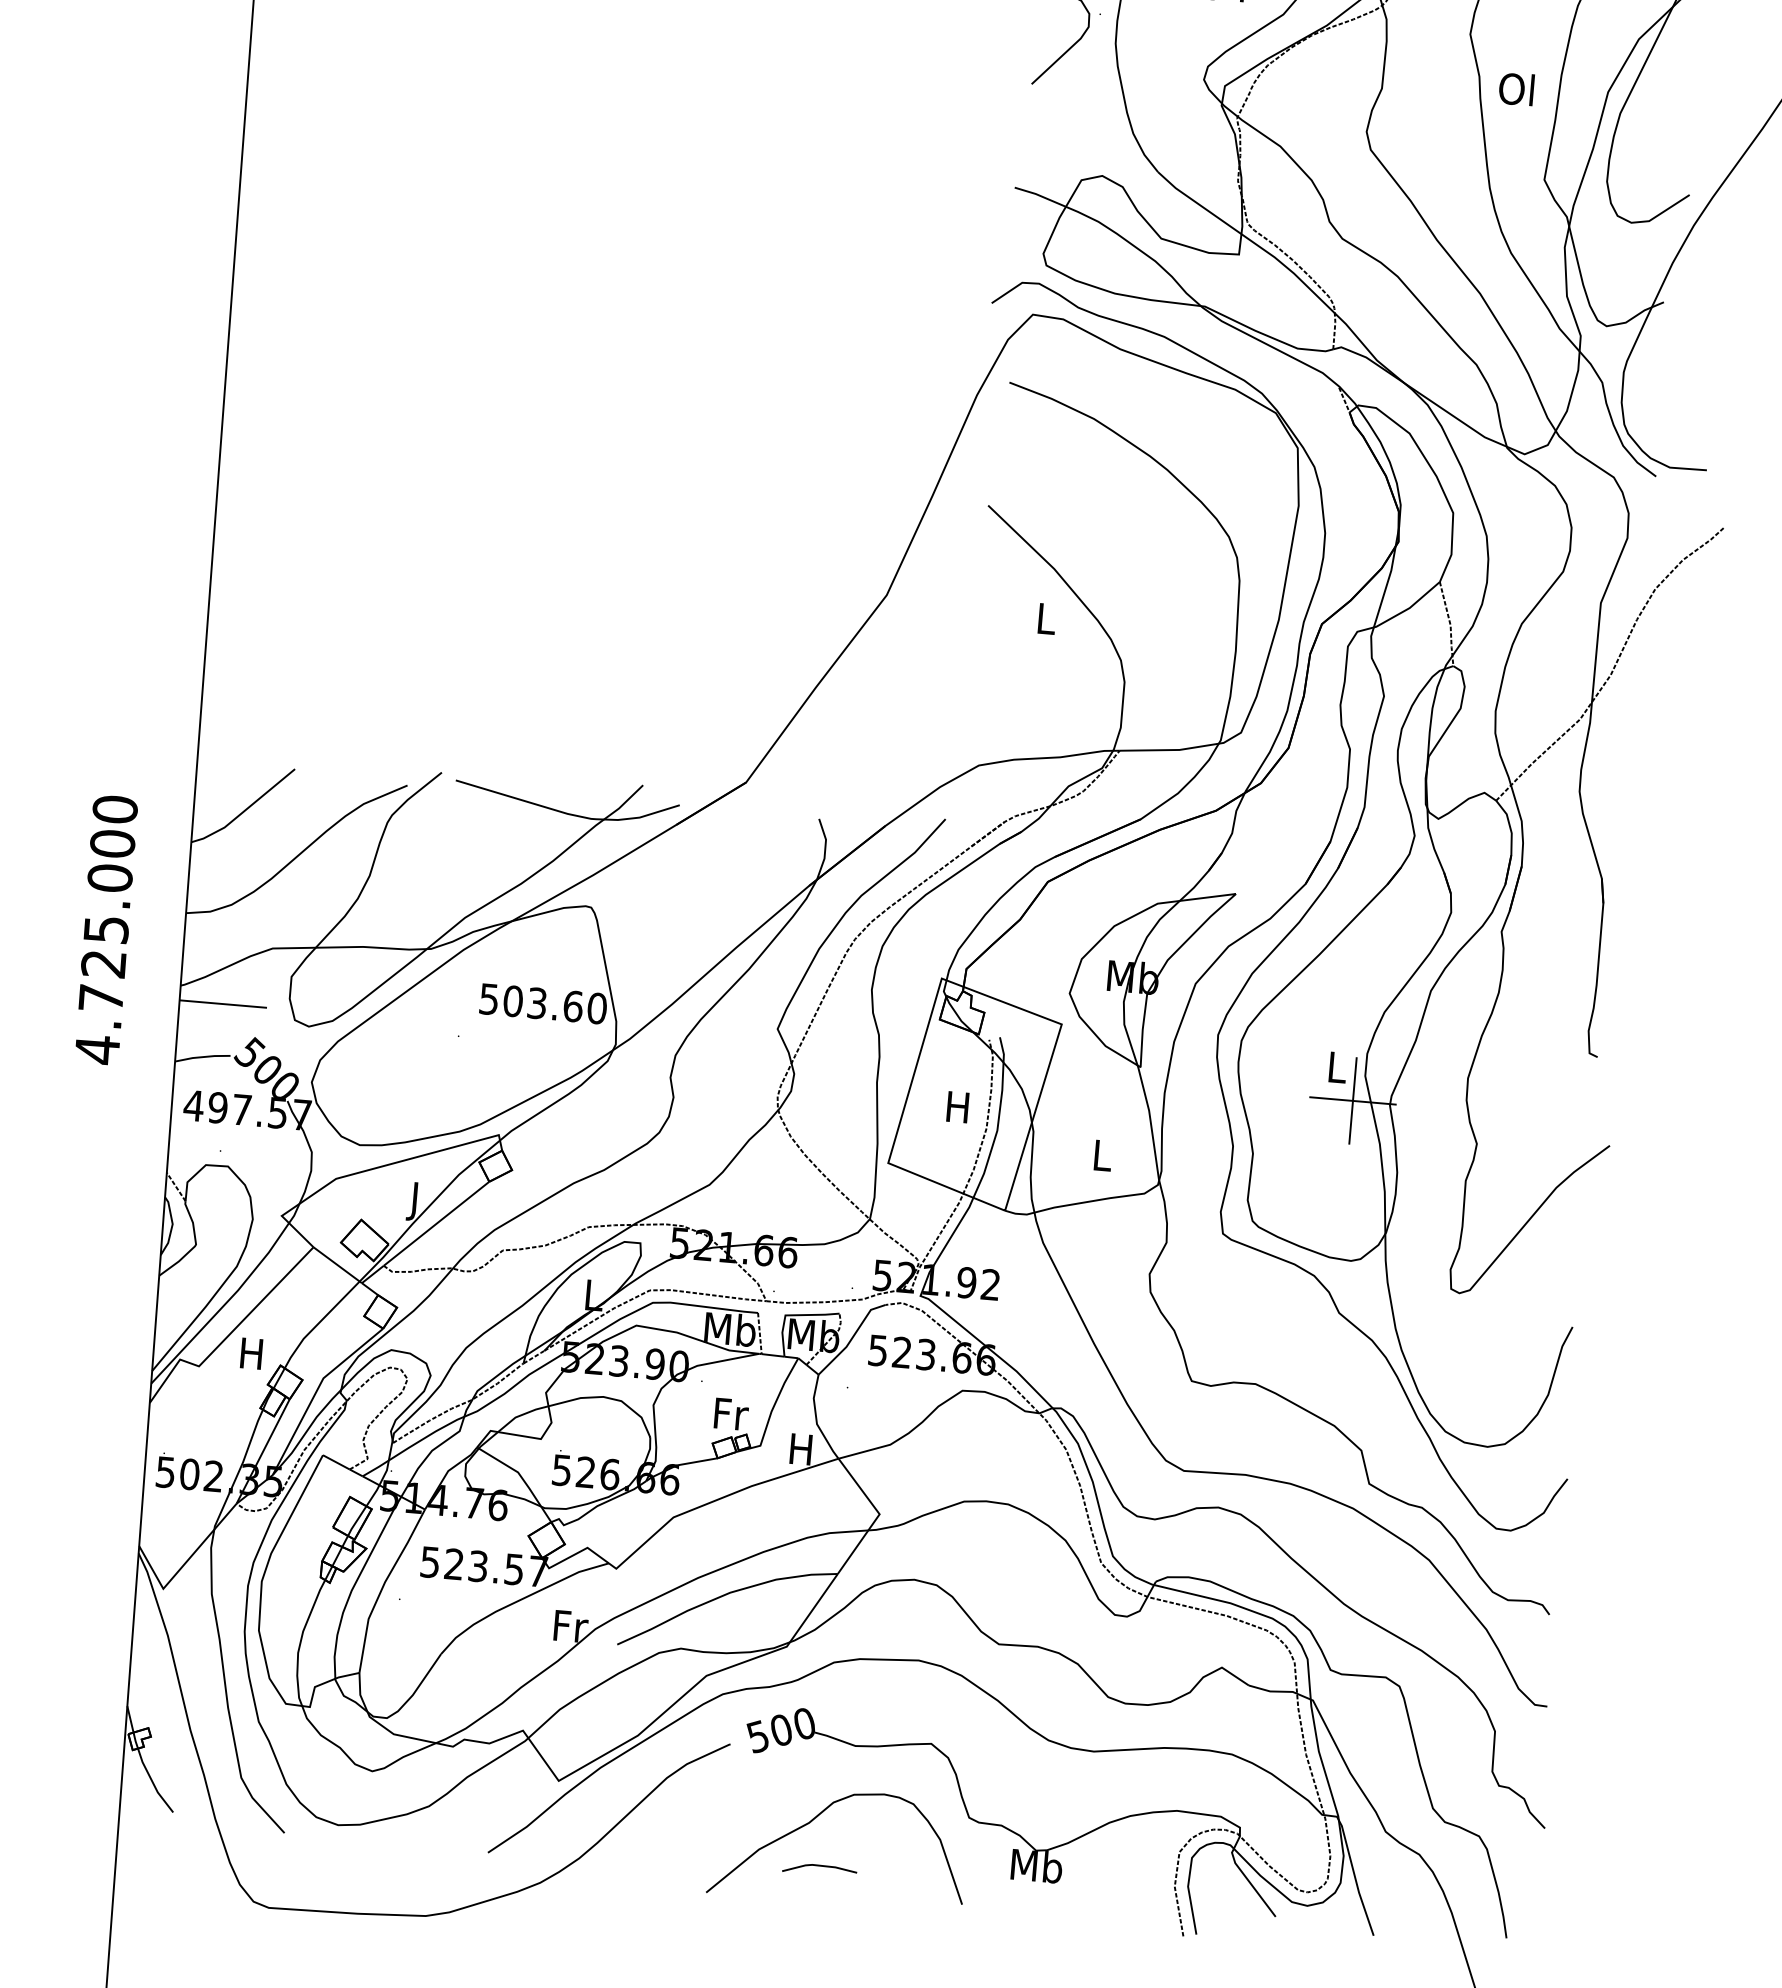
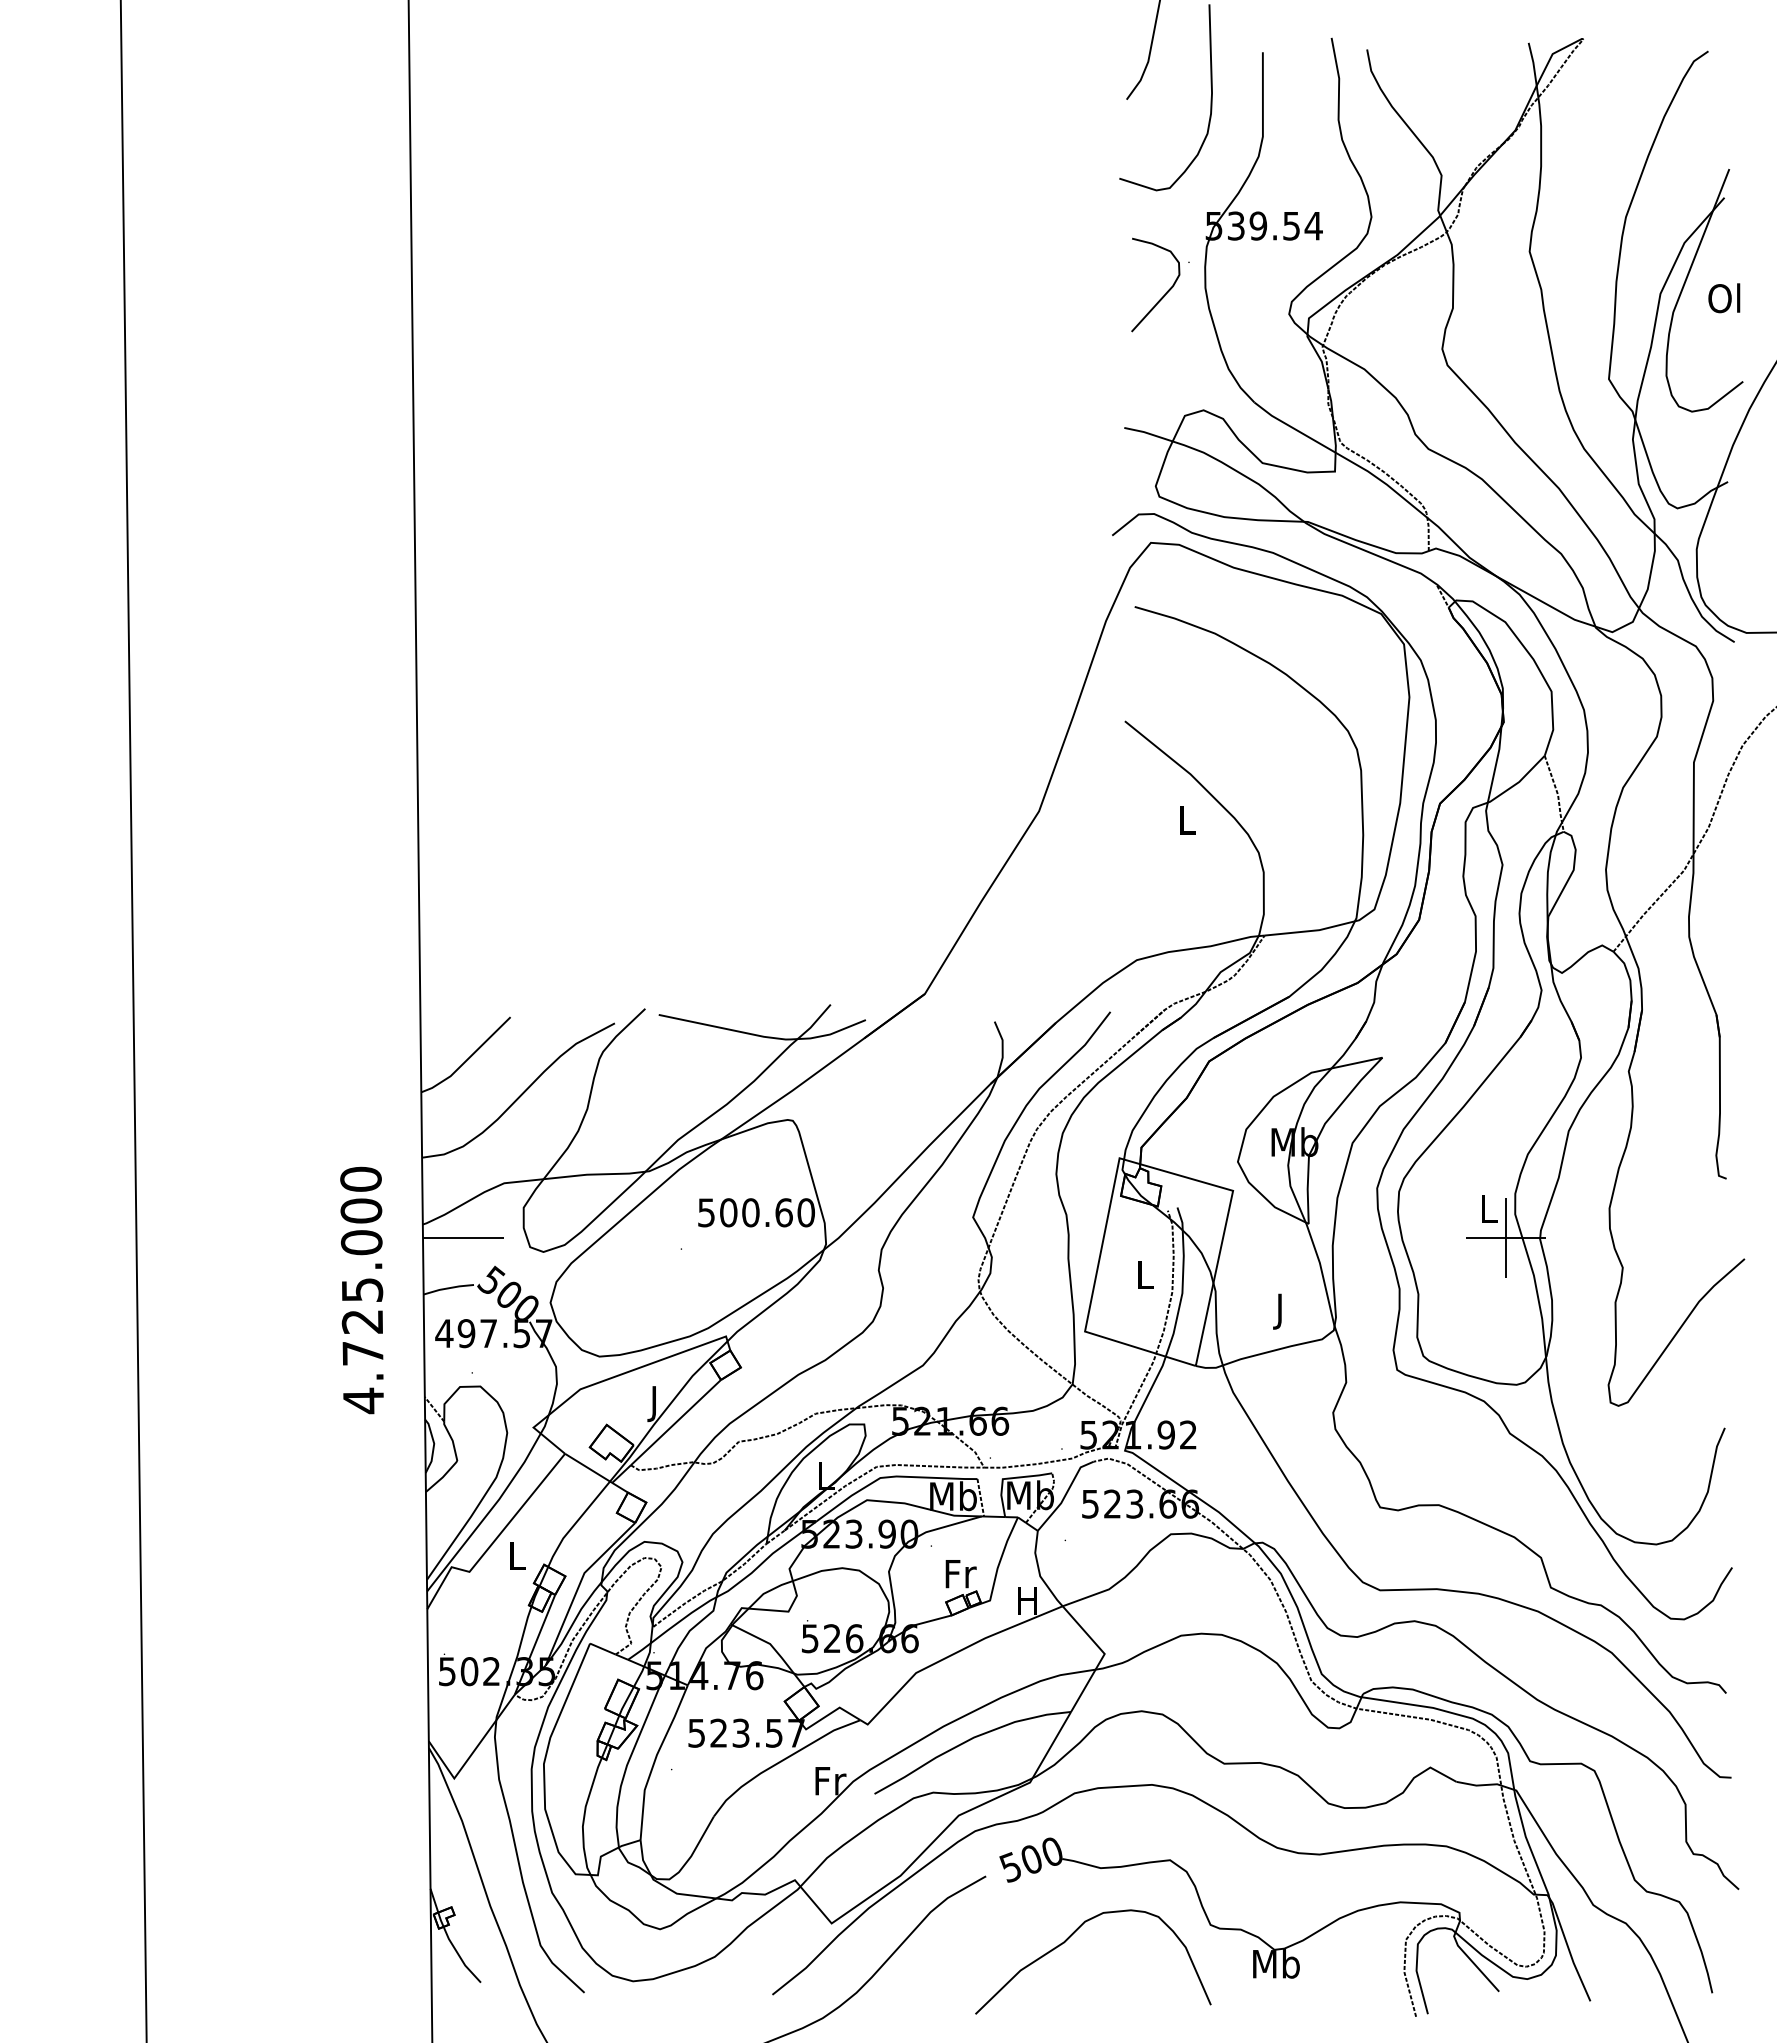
text: (1516, 89) -> (1724, 298), moved
text: (105, 930) -> (361, 1290), moved
text: (536, 1003) -> (750, 1212), 503.60 -> 500.60
text: (958, 1106) -> (1144, 1274), H -> L
text: (1103, 1159) -> (1281, 1311), L -> J
text: (251, 1352) -> (516, 1555), H -> L
line: (819, 1866) -> (1077, 1981), removed

